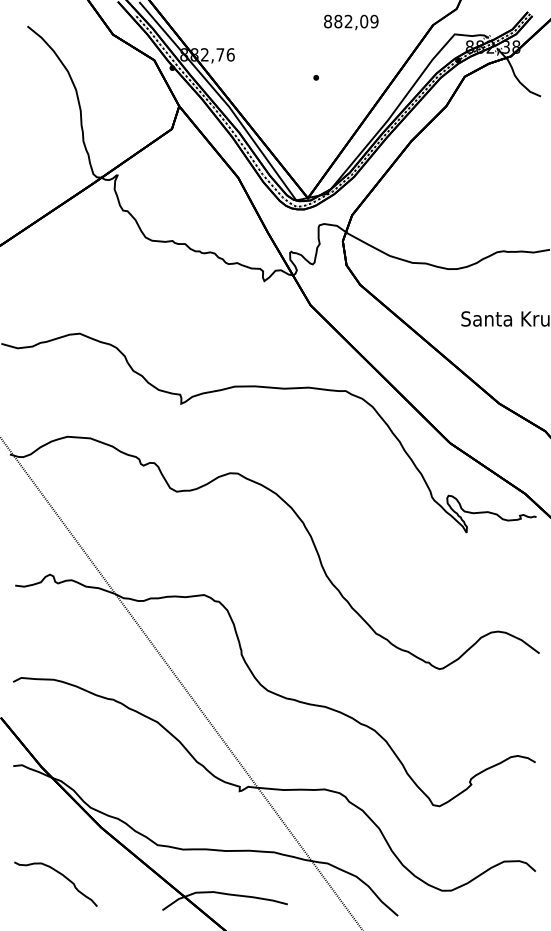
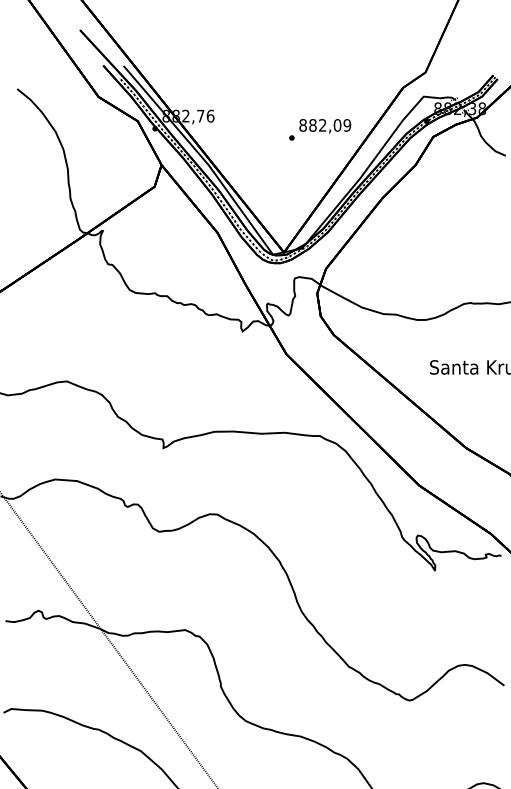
text: (351, 22) -> (325, 126), moved

